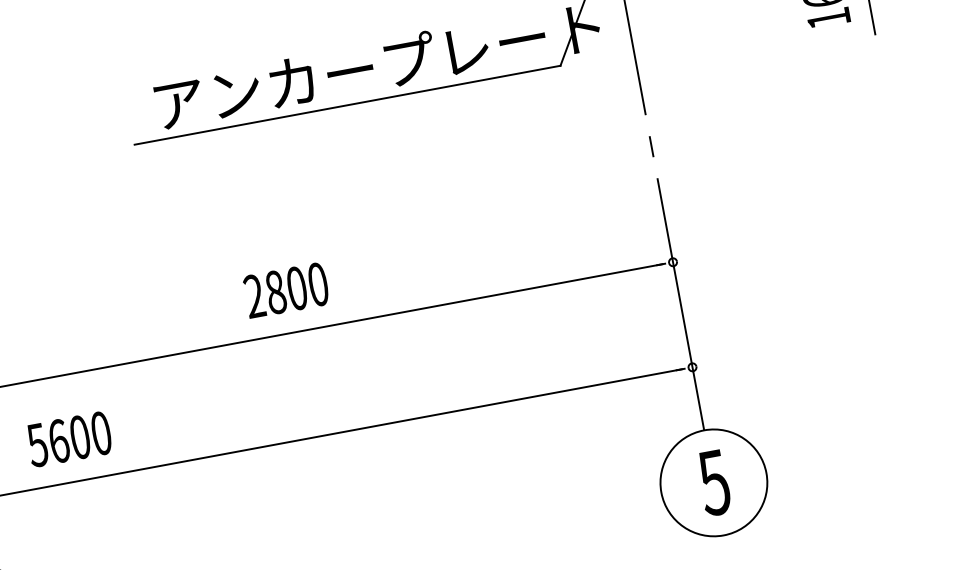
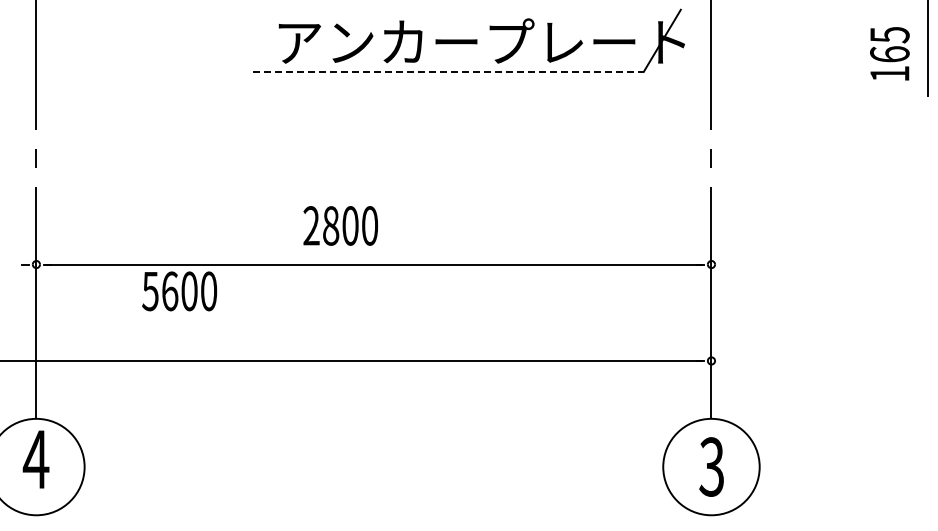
line: (347, 105) -> (448, 71), solid -> dashed
text: (286, 289) -> (340, 225), moved
text: (69, 439) -> (179, 291), moved
text: (713, 482) -> (711, 466), 5 -> 3

